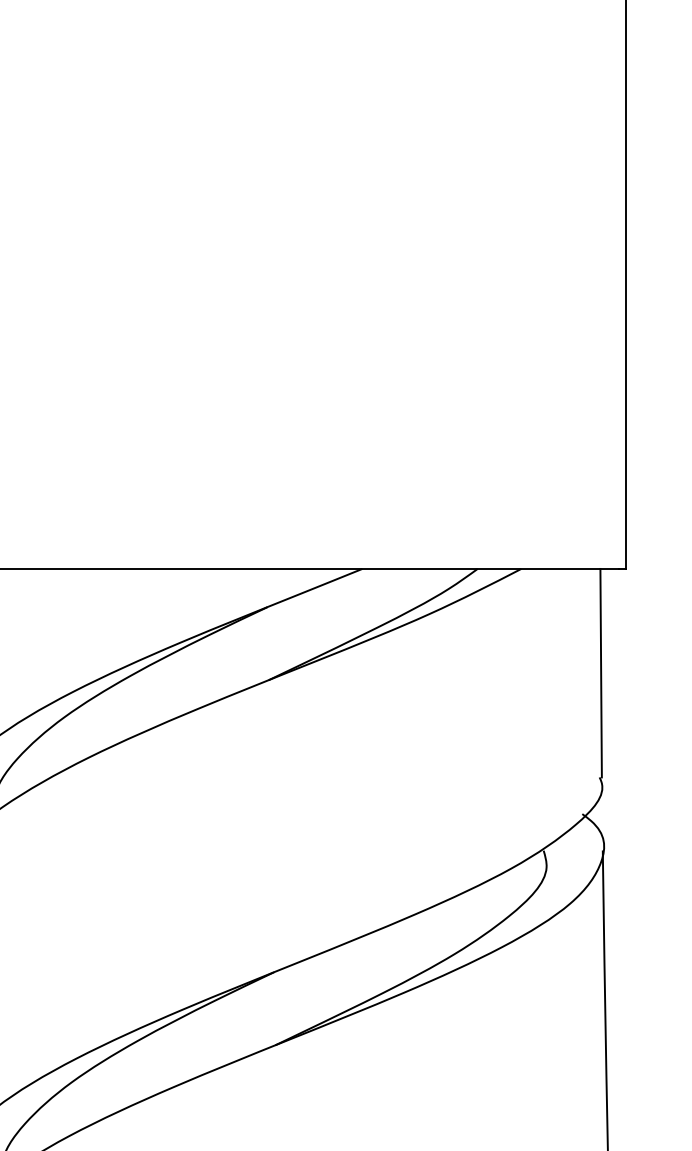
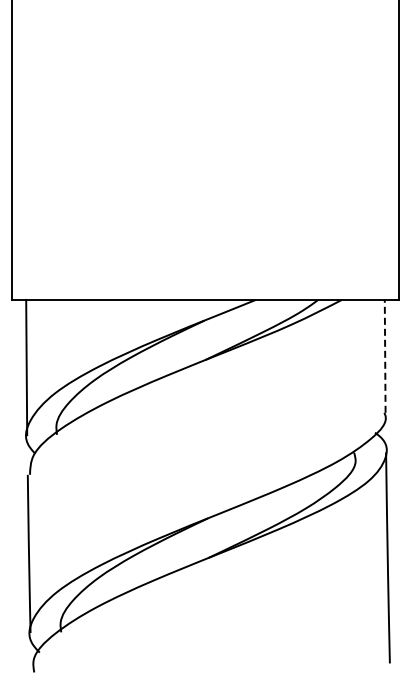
line: (601, 671) -> (385, 355), solid -> dashed

